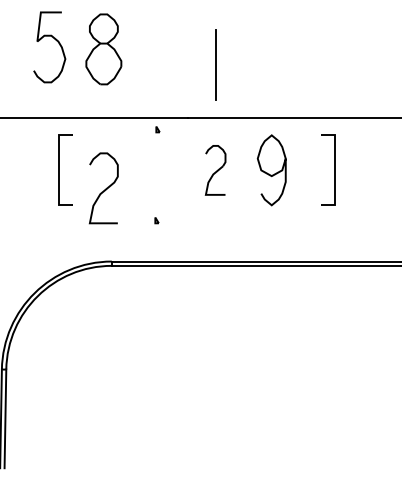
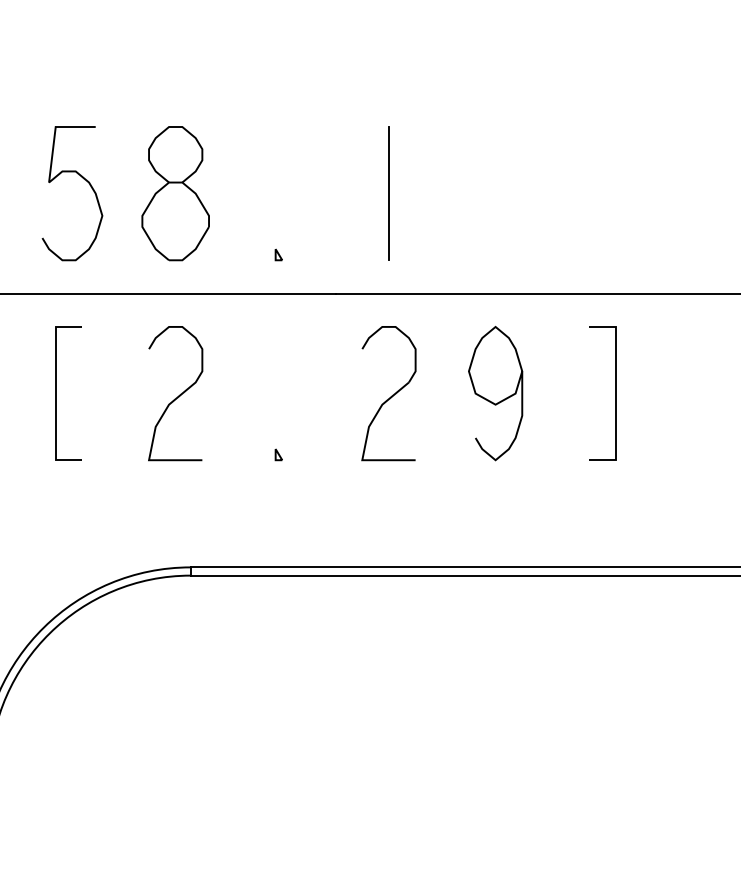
curve: (55, 40) -> (83, 180), moved
part: (103, 49) -> (174, 193), moved
part: (157, 129) -> (277, 254), moved
line: (59, 169) -> (56, 391), moved
part: (215, 170) -> (388, 393), size x1.43
curve: (104, 189) -> (176, 395), moved
part: (156, 220) -> (277, 454), moved

